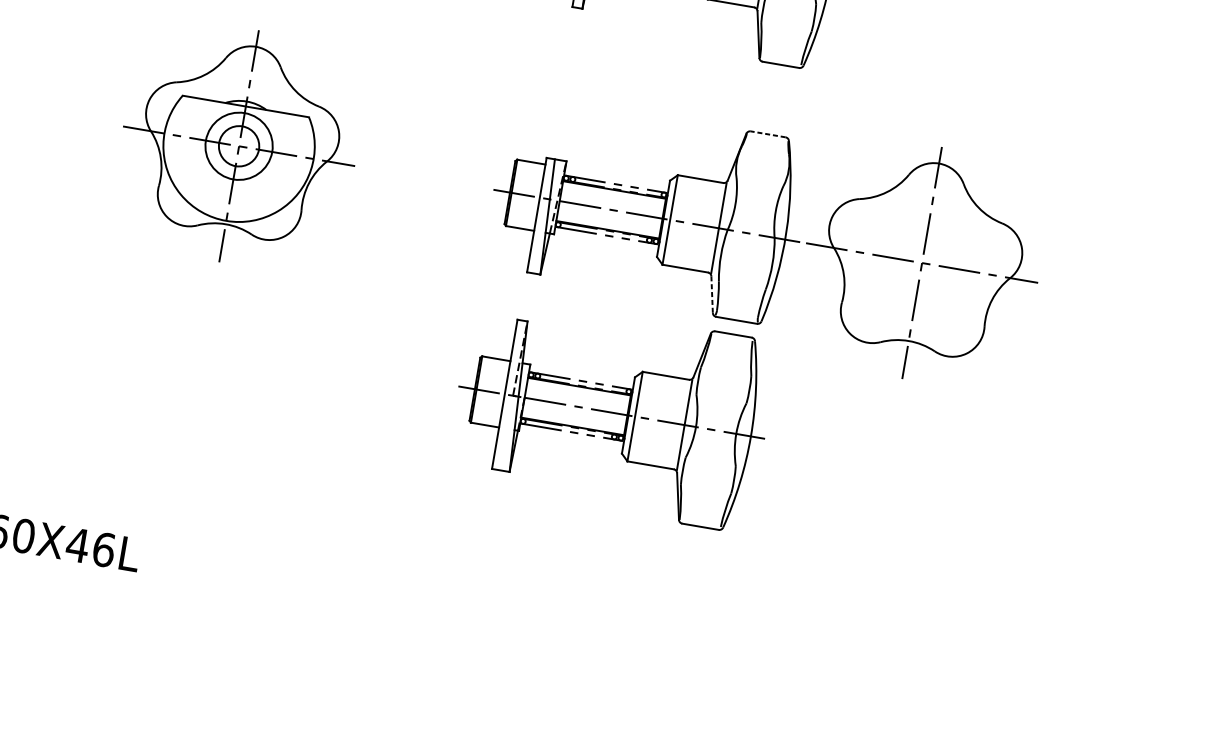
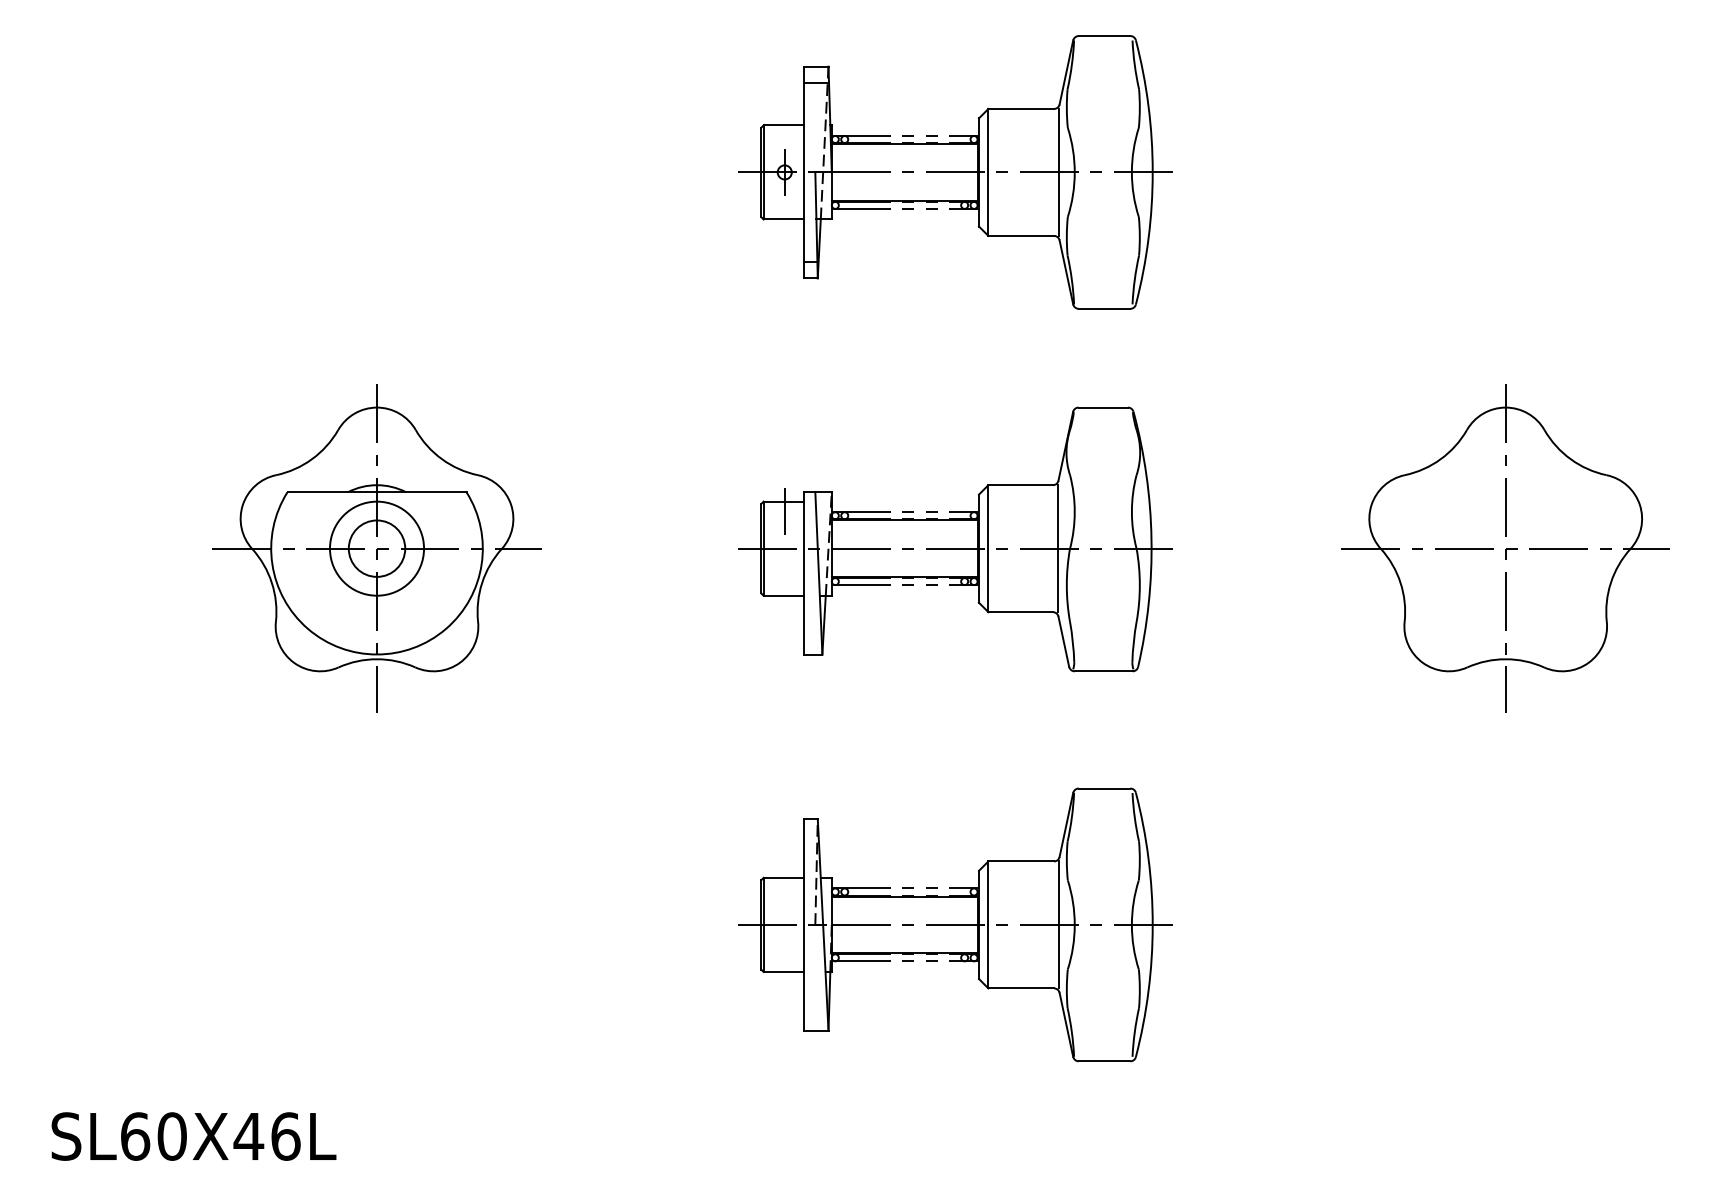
line: (768, 134) -> (1103, 407), dashed -> solid
line: (531, 168) -> (784, 510), added
part: (921, 262) -> (1505, 548), moved
line: (711, 294) -> (1063, 641), dashed -> solid
part: (611, 412) -> (955, 924), moved

